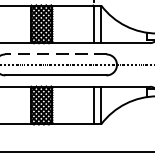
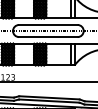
line: (54, 53) -> (47, 24), dashed -> solid

